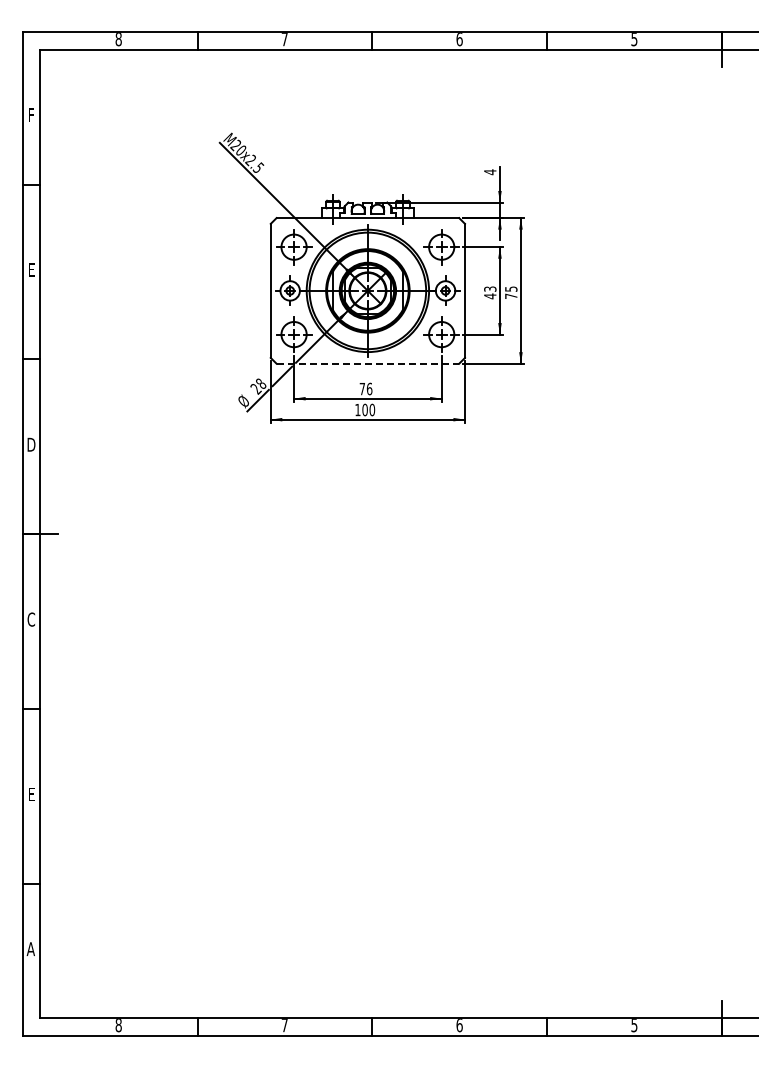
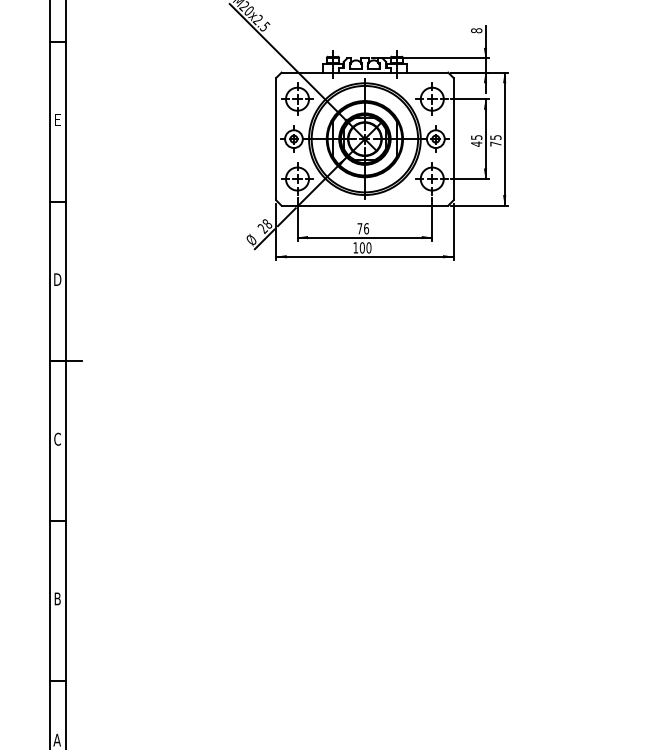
text: (490, 172) -> (476, 31), 4 -> 8
text: (489, 288) -> (475, 136), 43 -> 45
line: (368, 363) -> (365, 205), dashed -> solid
text: (31, 794) -> (57, 598), E -> B

